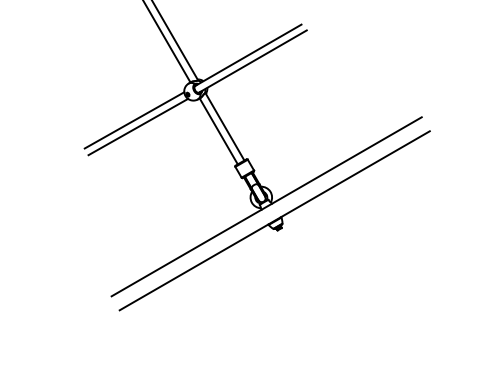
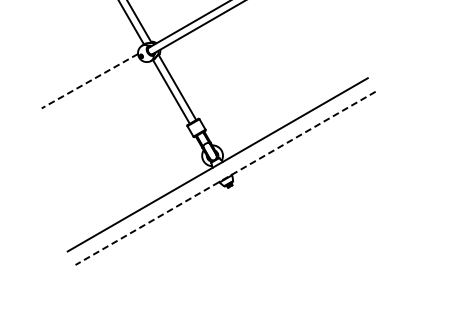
line: (134, 120) -> (89, 81), solid -> dashed
line: (138, 126) -> (93, 87), removed
line: (274, 221) -> (225, 179), solid -> dashed

